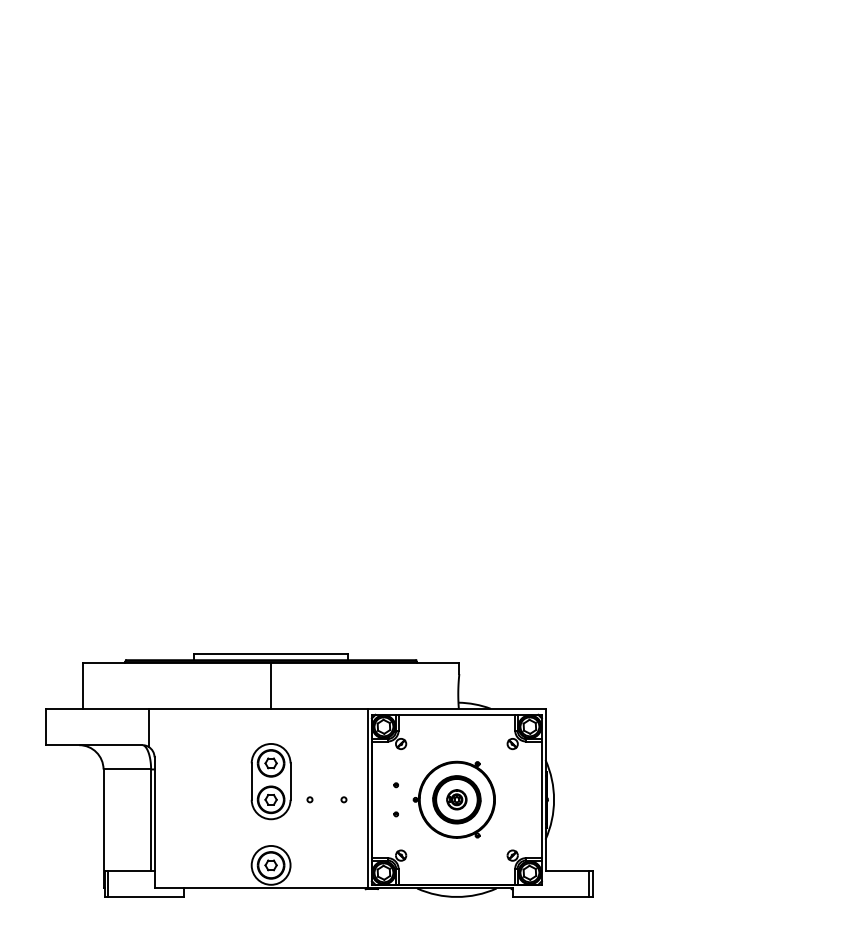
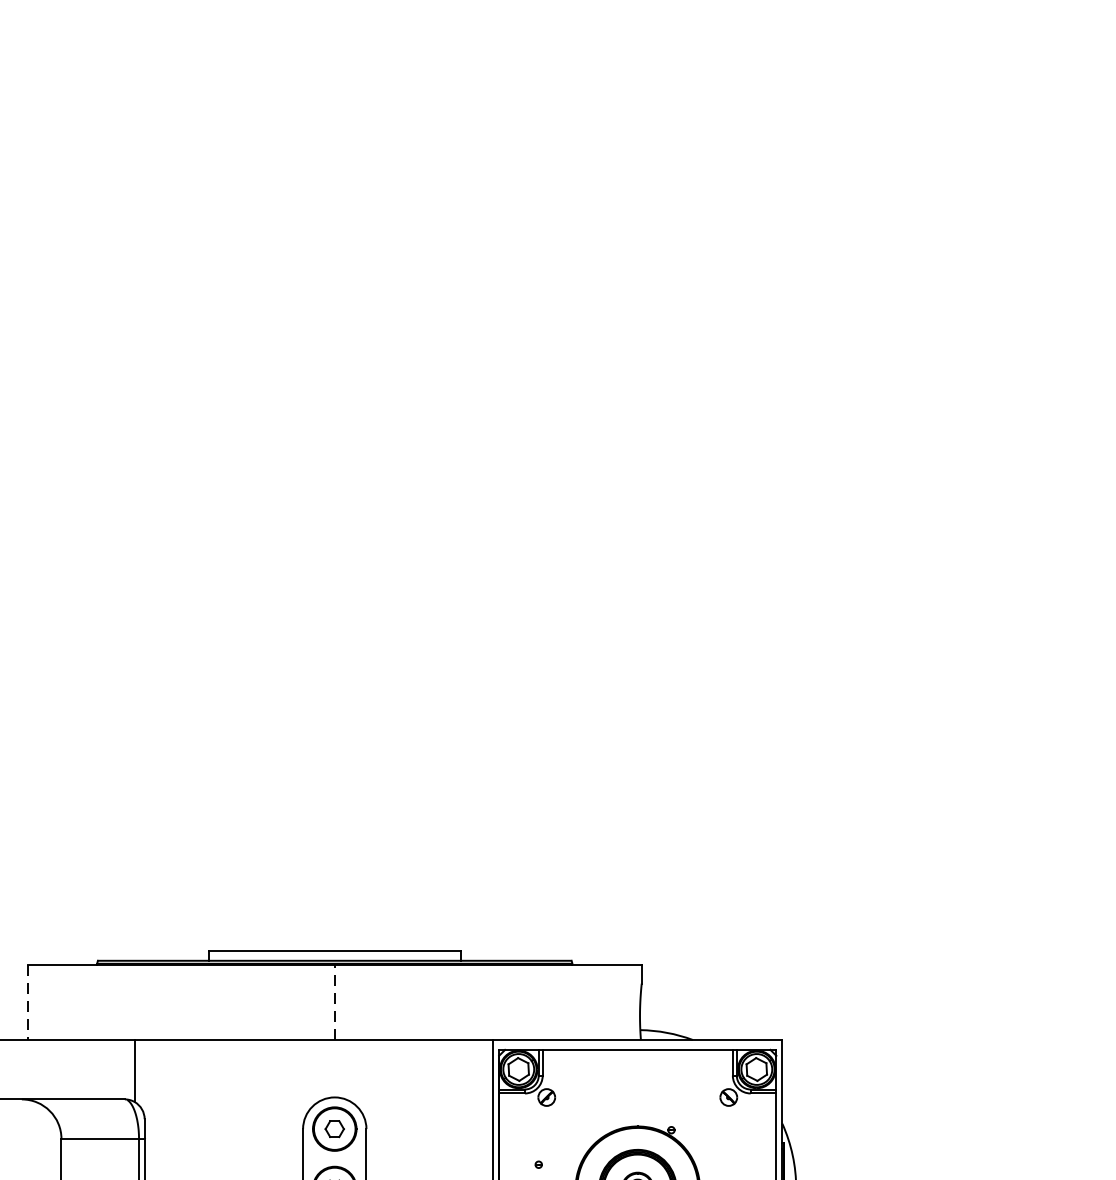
line: (271, 685) -> (335, 1002), solid -> dashed
line: (82, 686) -> (27, 1003), solid -> dashed

